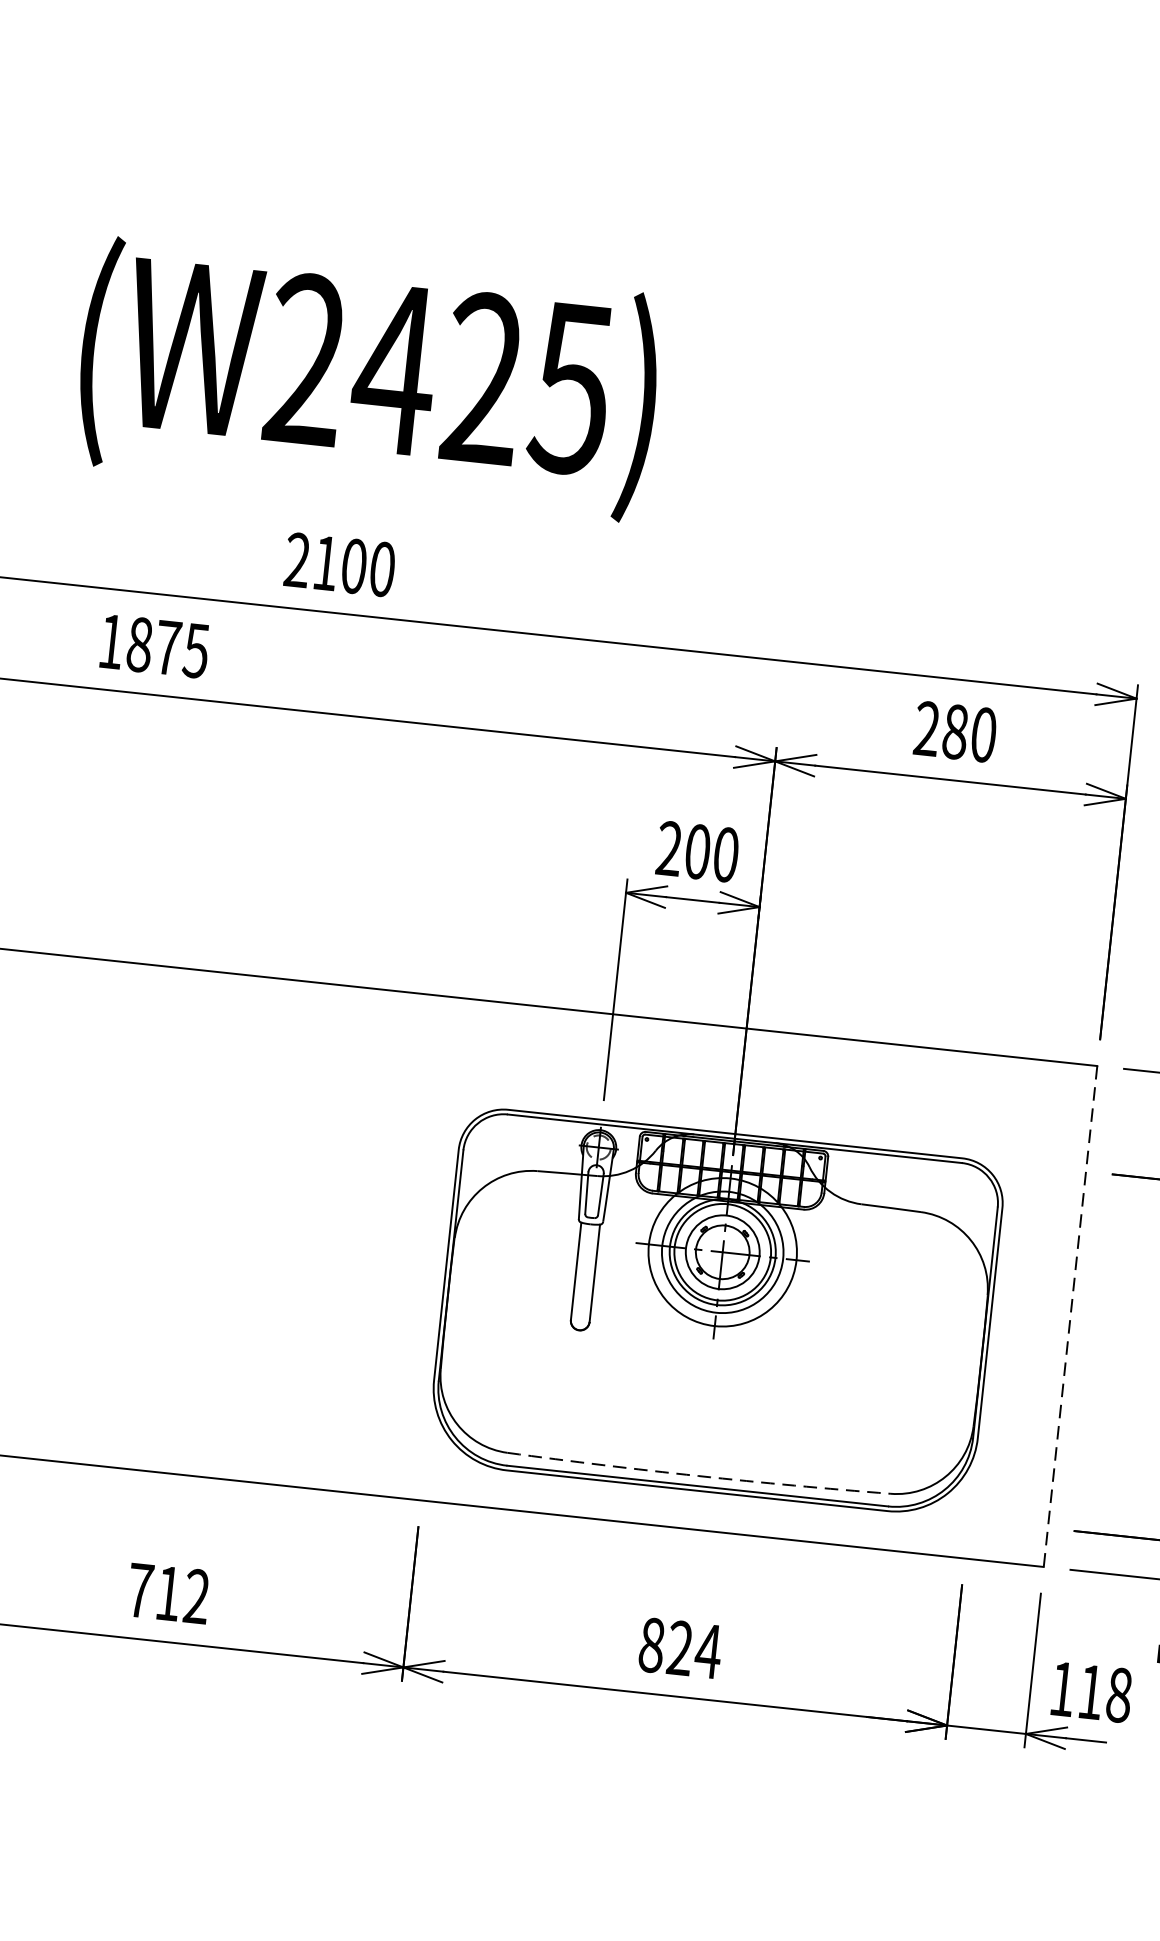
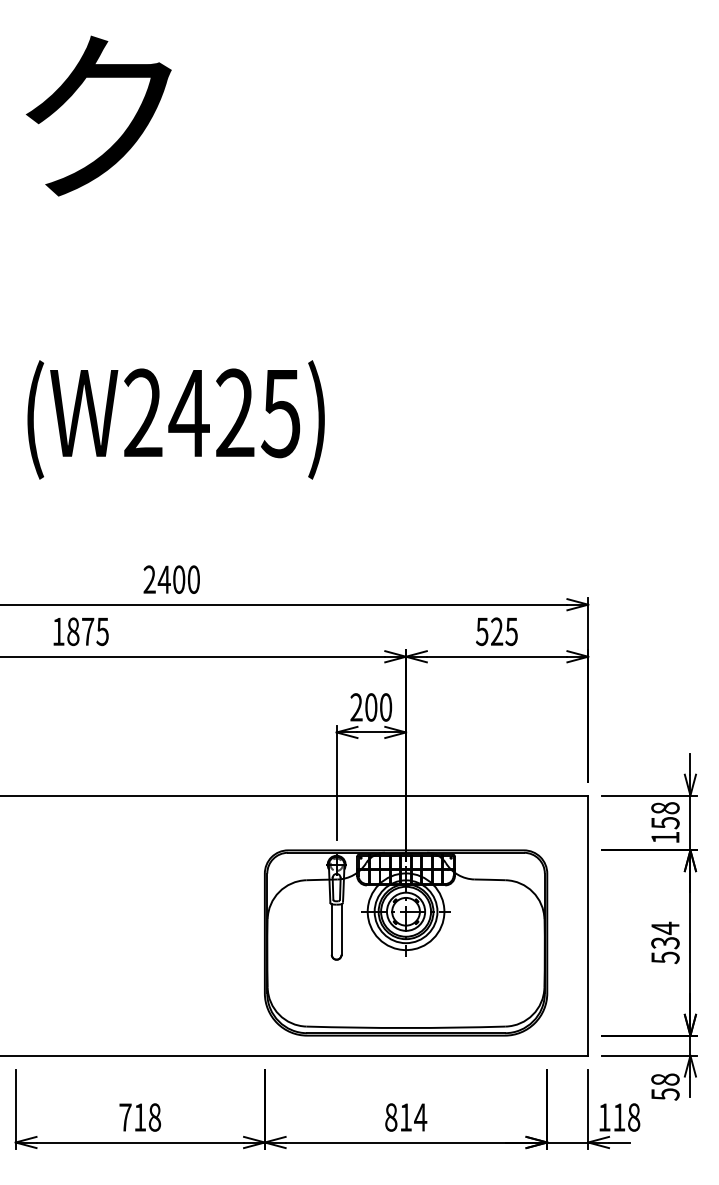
text: (367, 378) -> (175, 419), moved
text: (324, 562) -> (163, 579), 2100 -> 2400
text: (954, 731) -> (496, 631), 280 -> 525
line: (1070, 1318) -> (588, 926), dashed -> solid
arc: (699, 1477) -> (406, 1028), dashed -> solid
text: (196, 1596) -> (154, 1117), 712 -> 718
text: (679, 1648) -> (405, 1117), 824 -> 814

